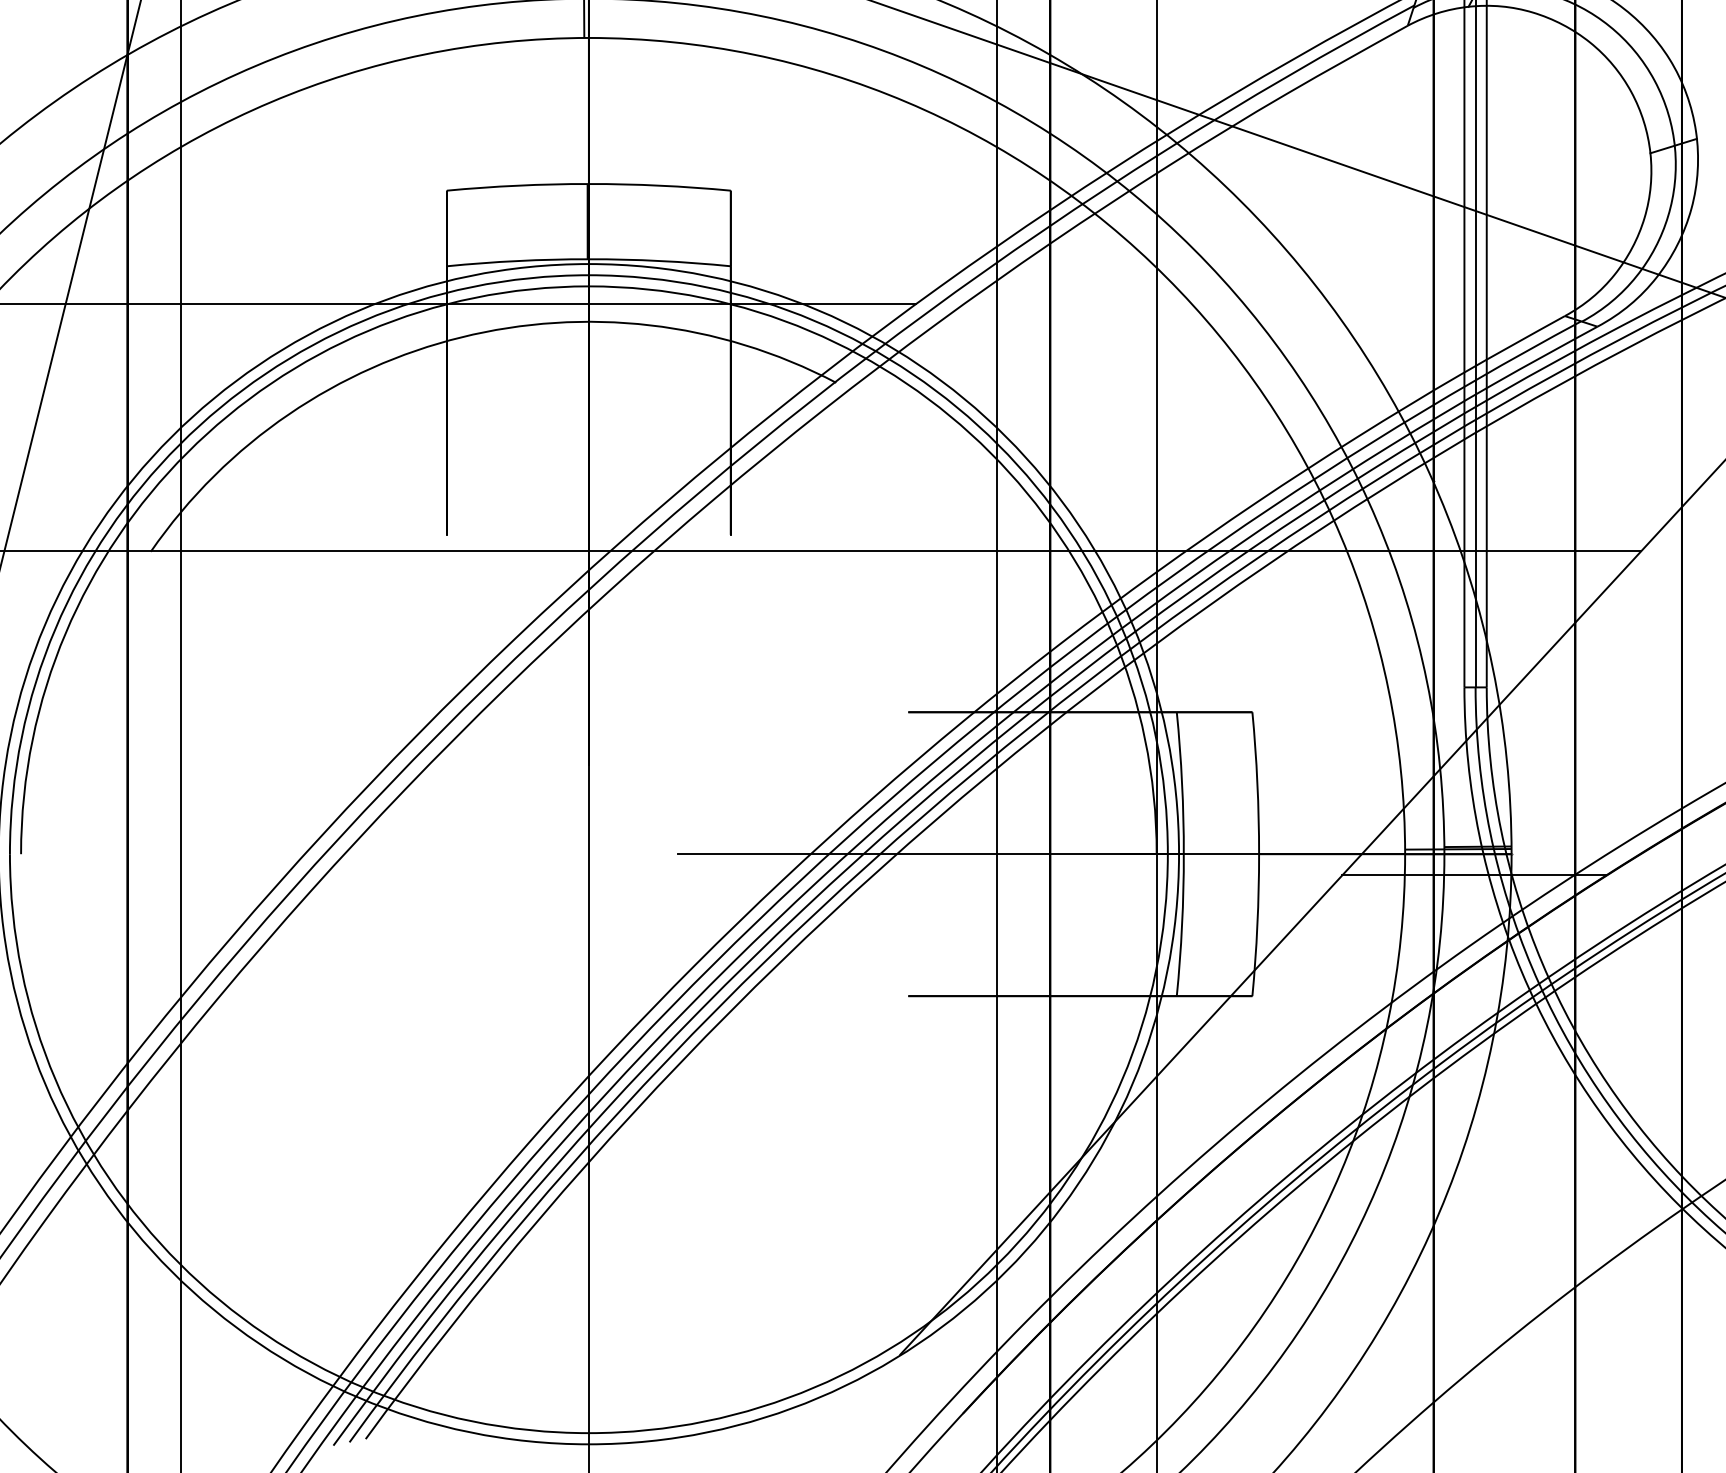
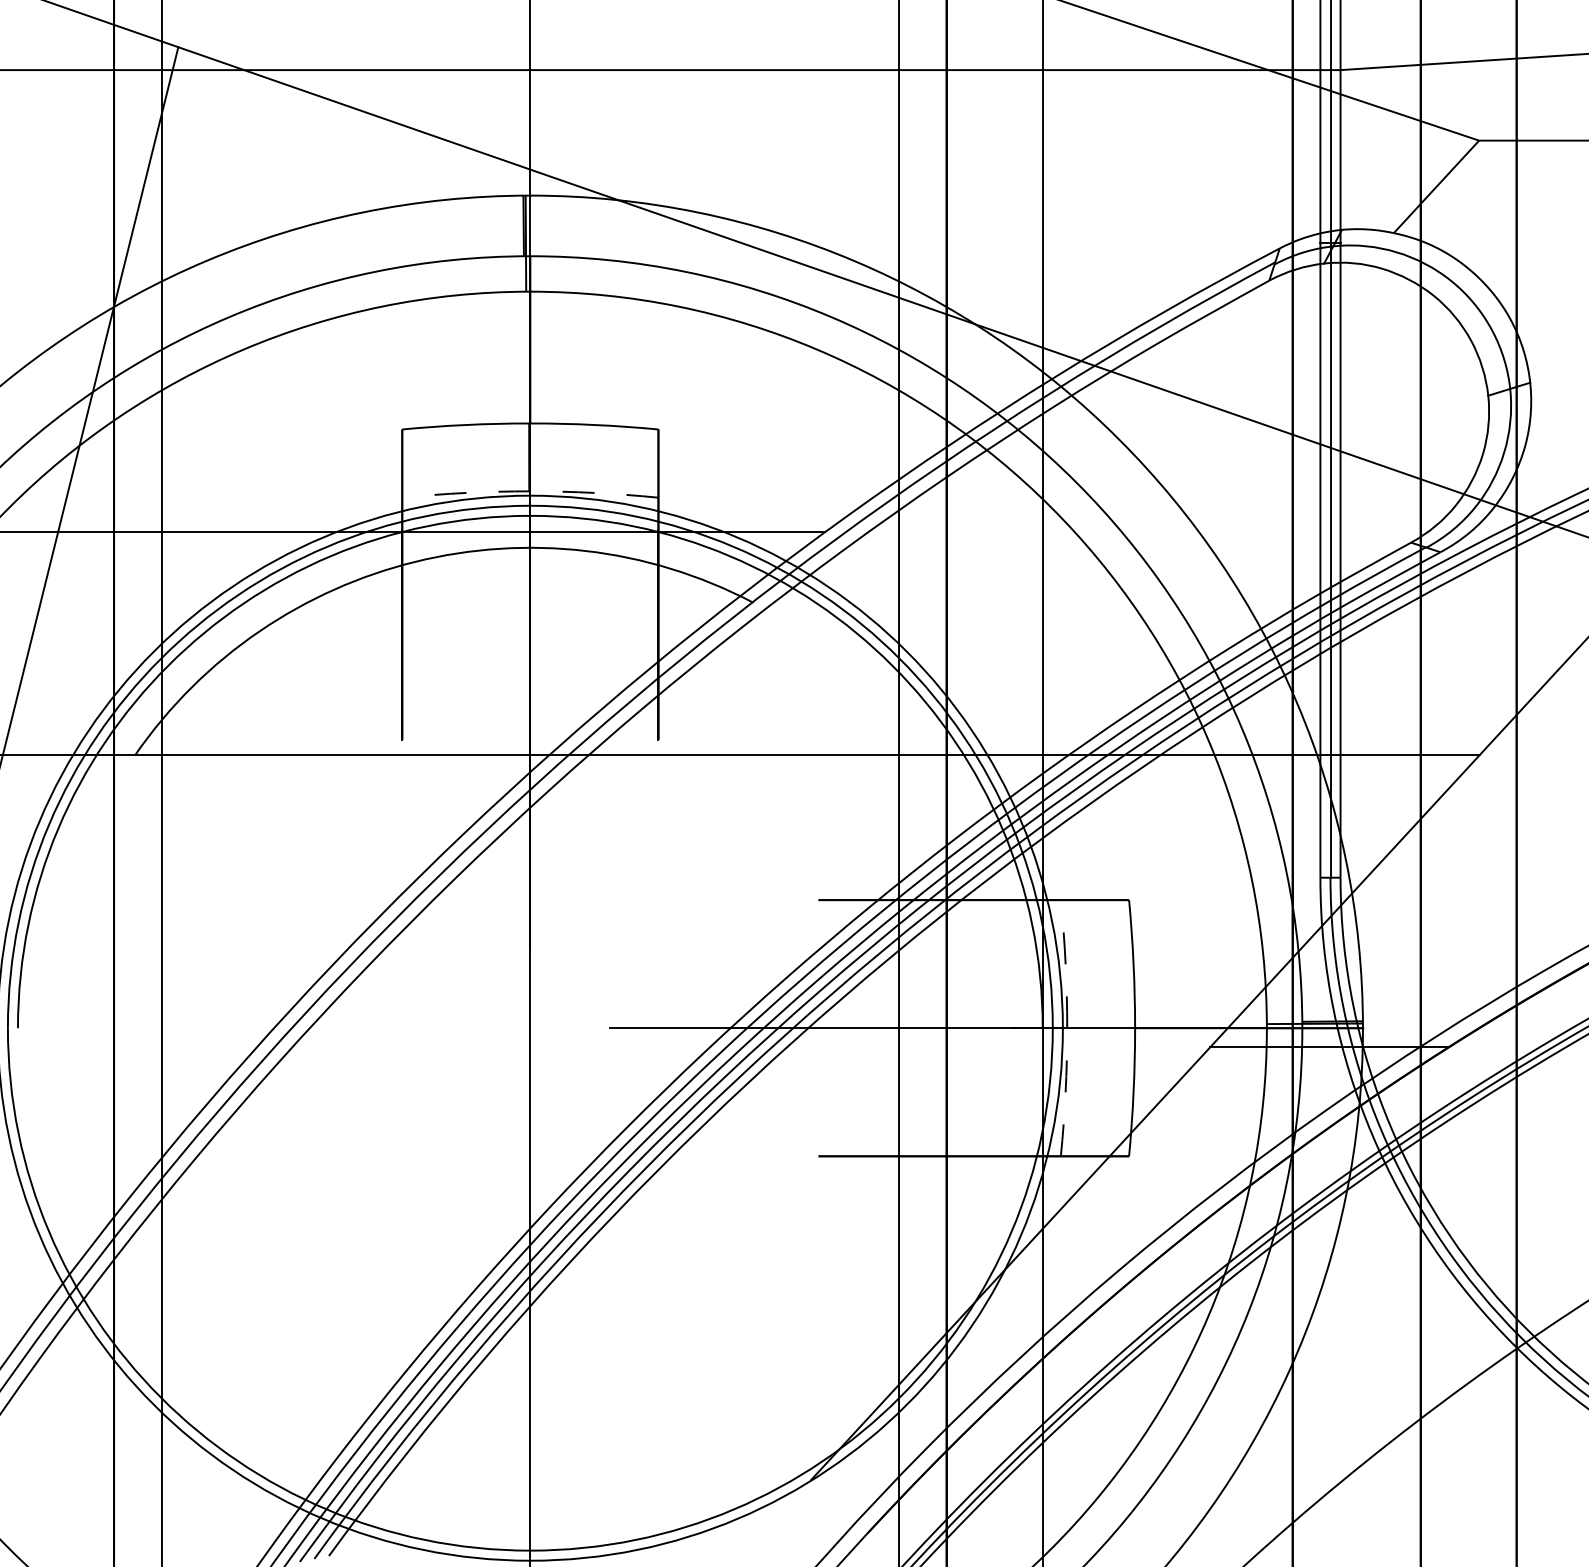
arc: (589, 259) -> (530, 491), solid -> dashed
arc: (1184, 854) -> (1067, 1028), solid -> dashed

